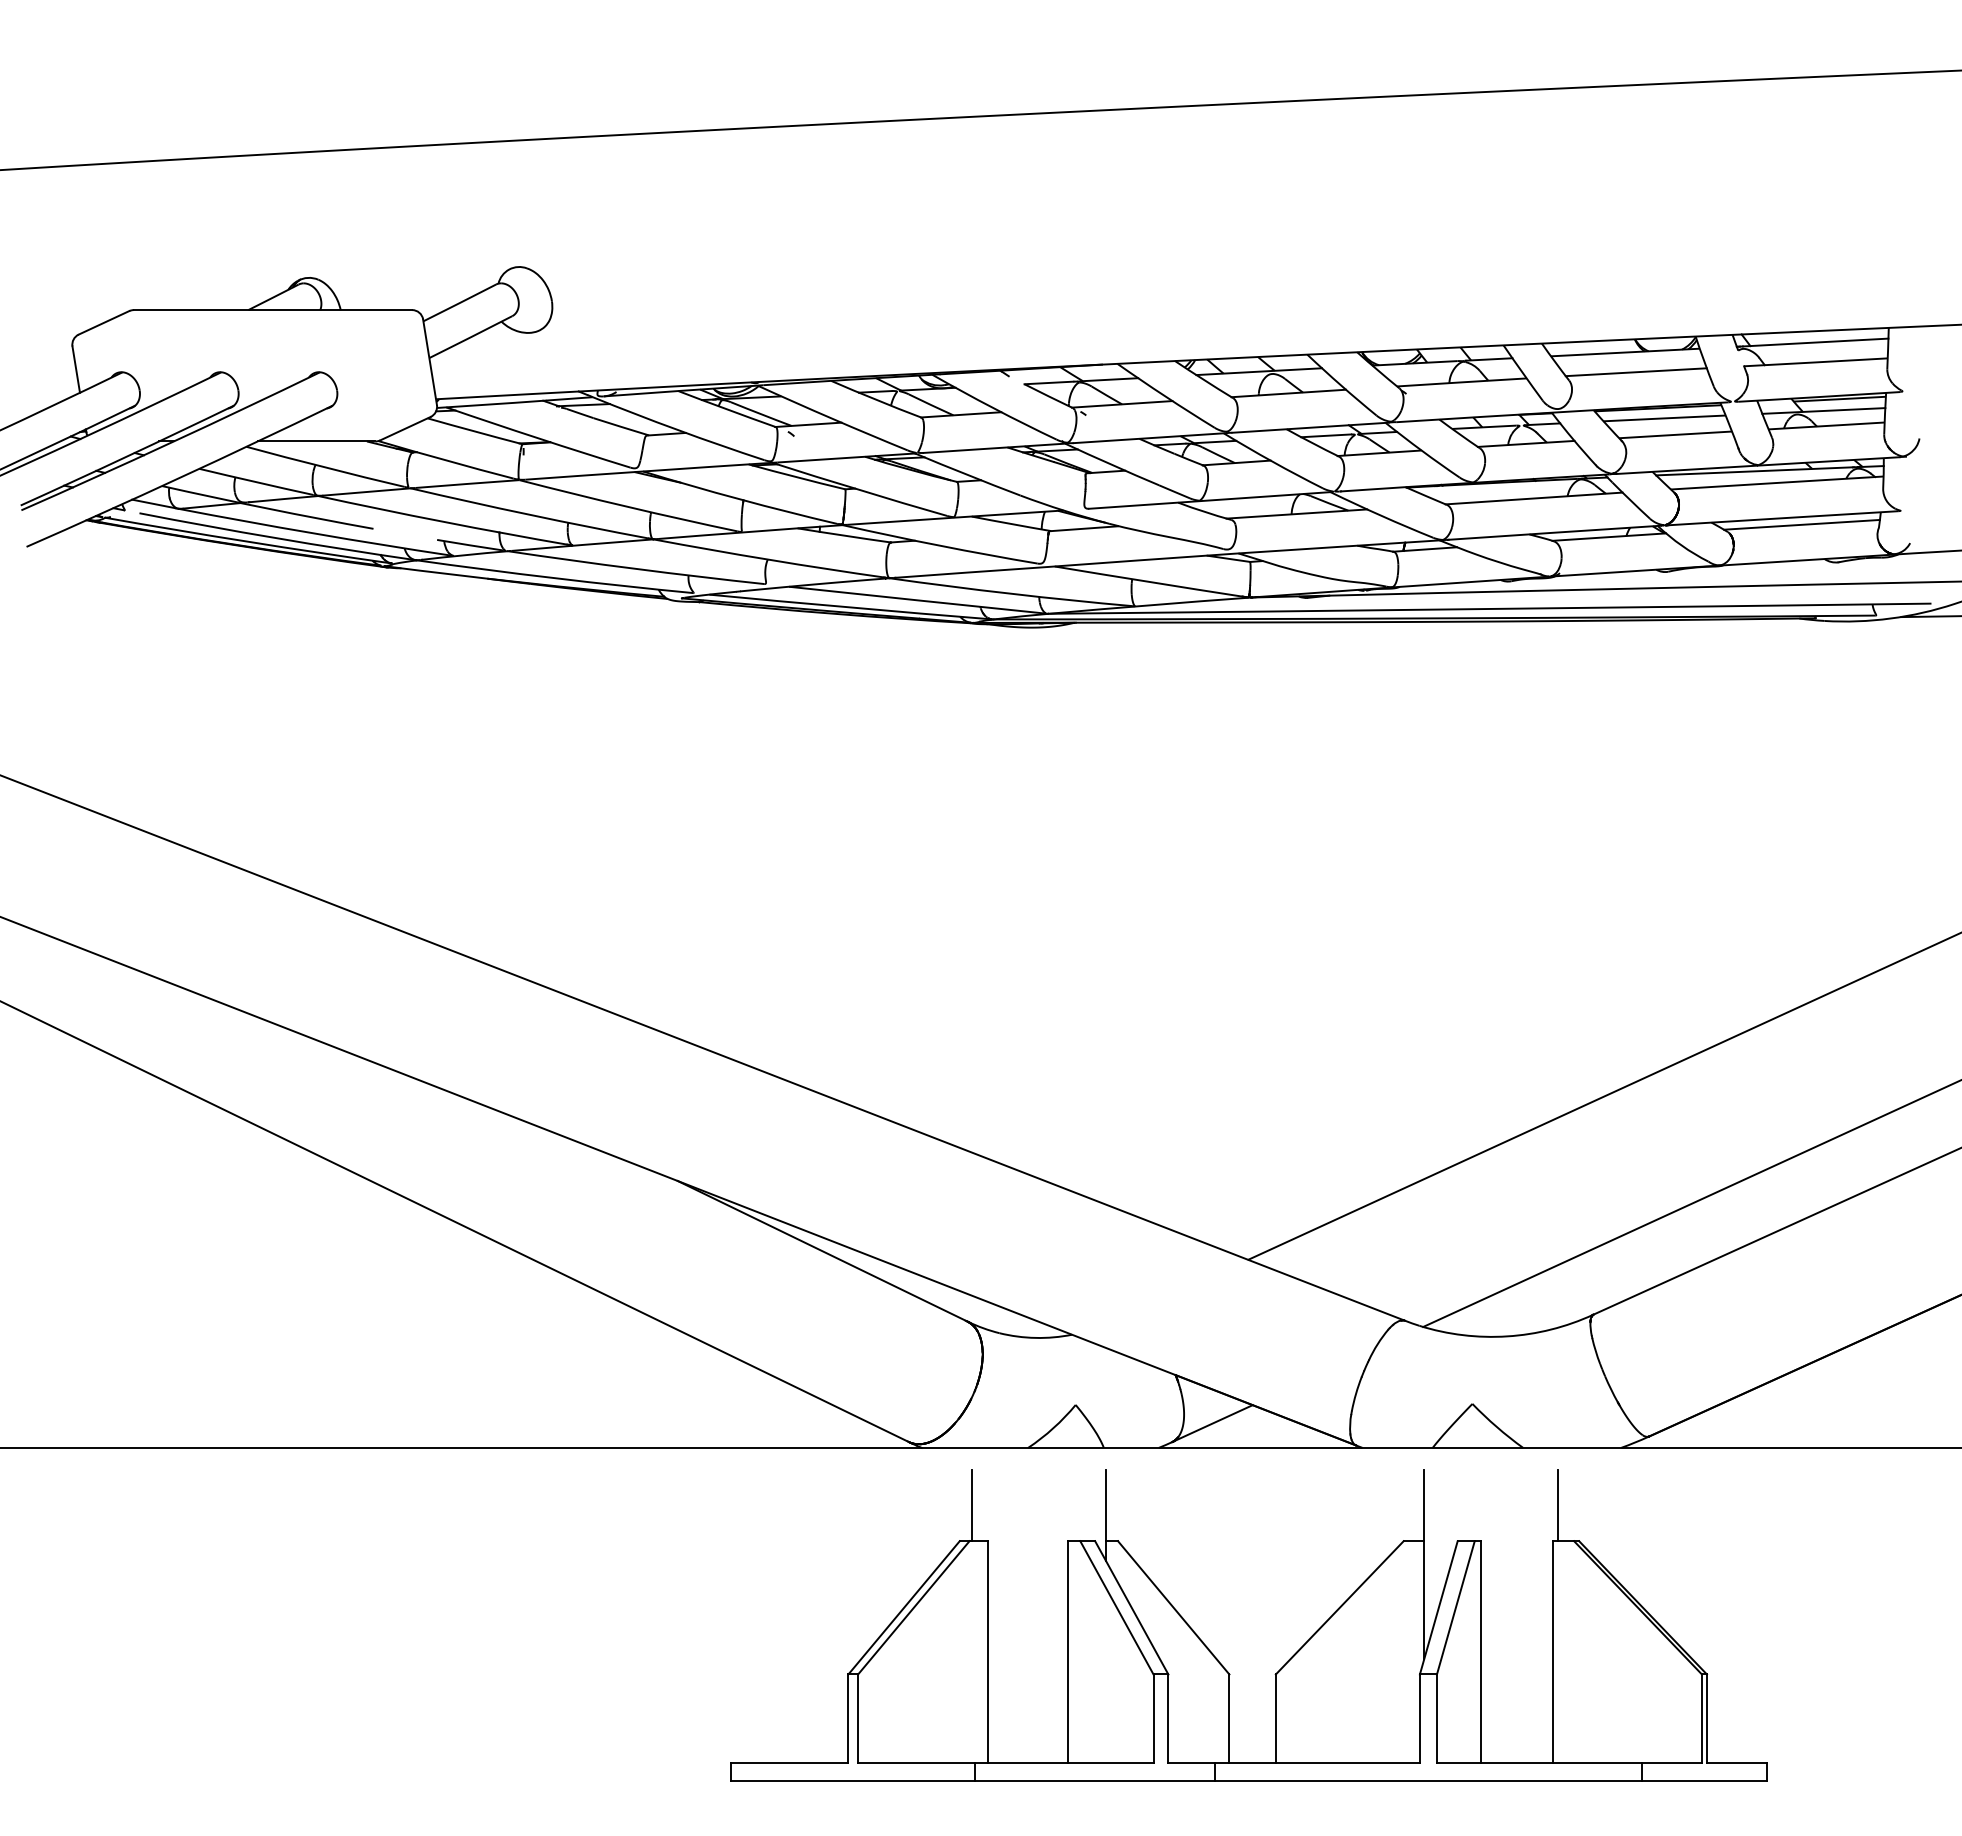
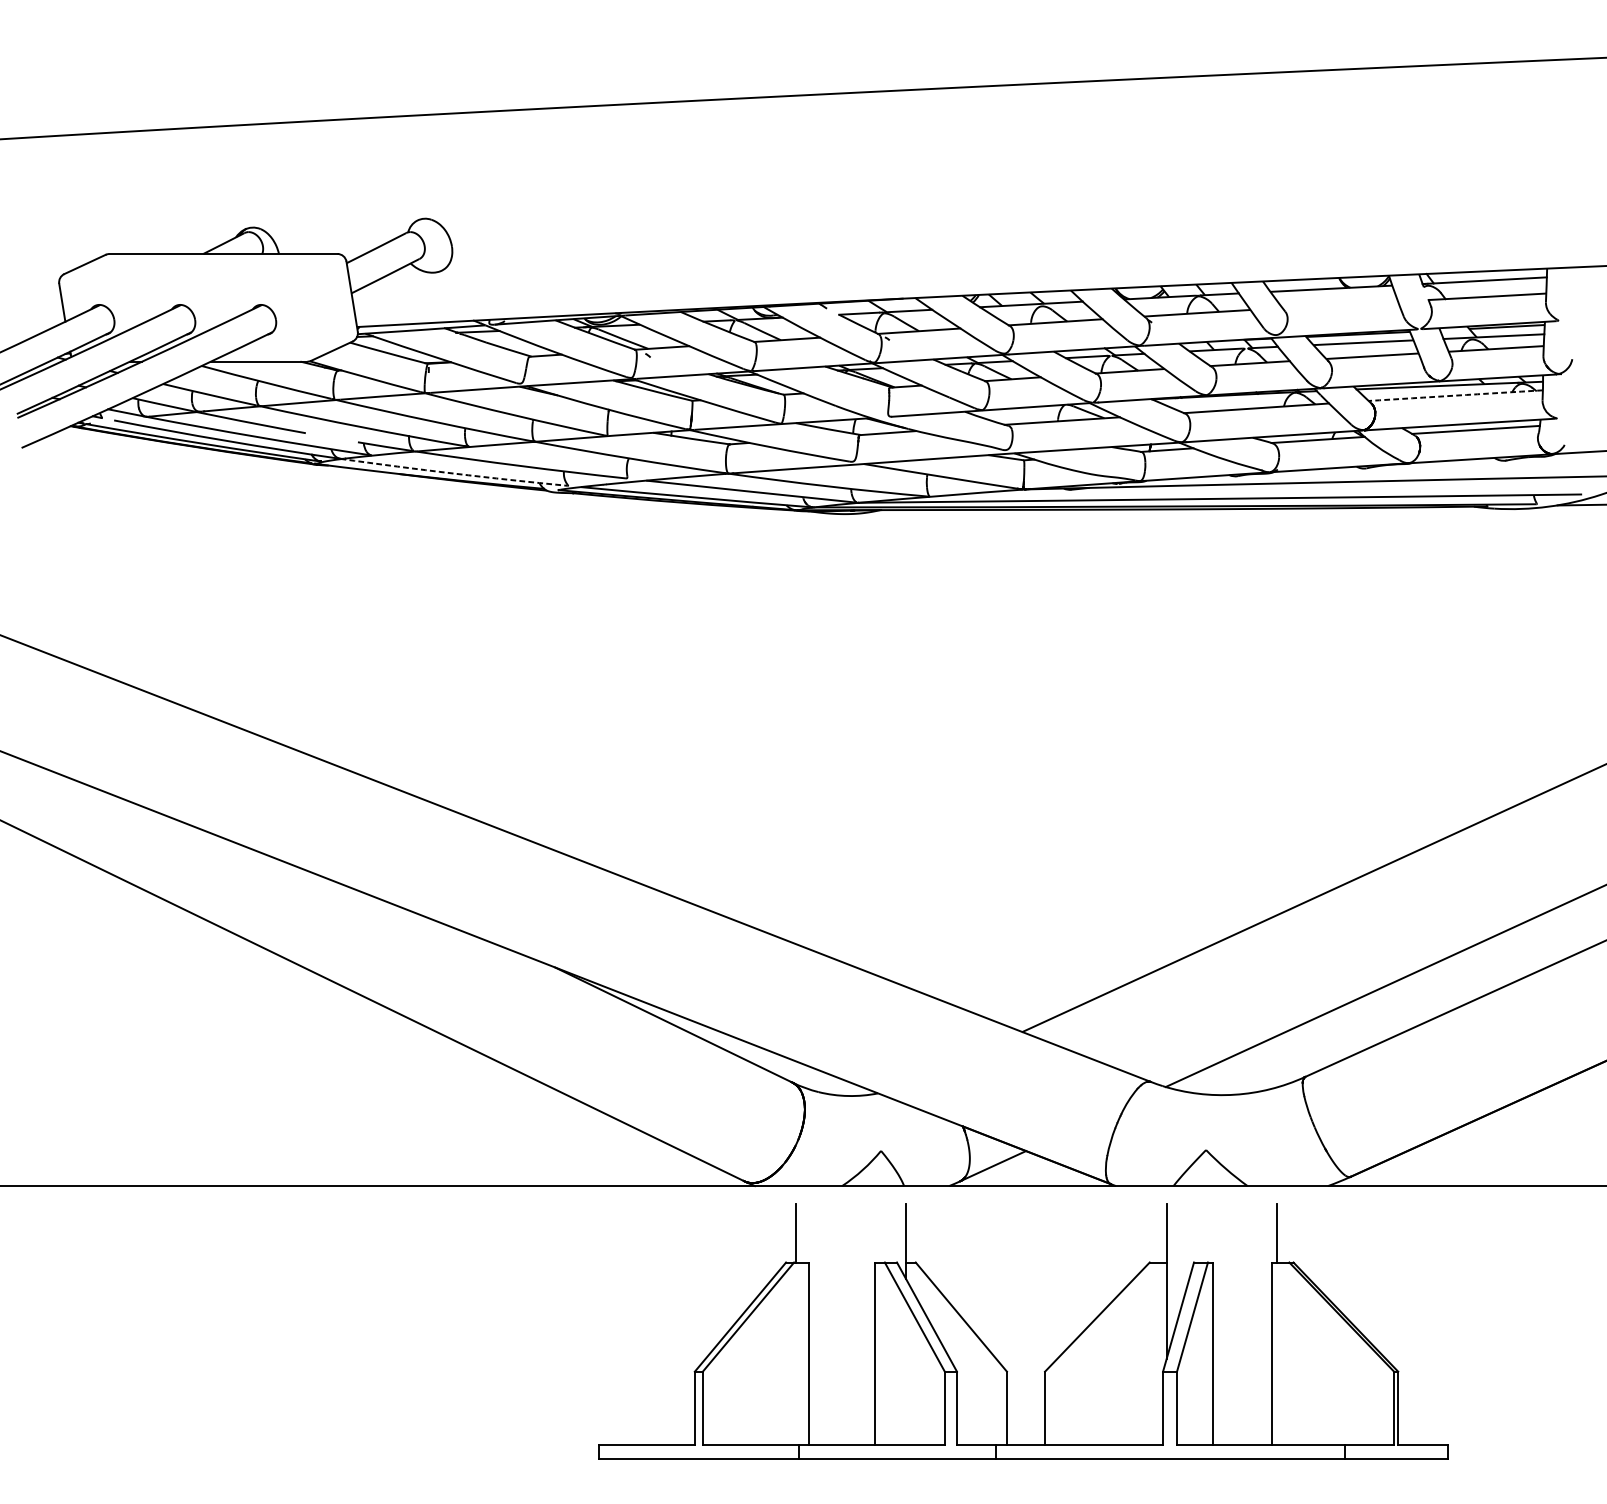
line: (1635, 372) -> (1339, 305), removed
arc: (1777, 482) -> (1455, 395), solid -> dashed
arc: (554, 578) -> (454, 473), solid -> dashed

